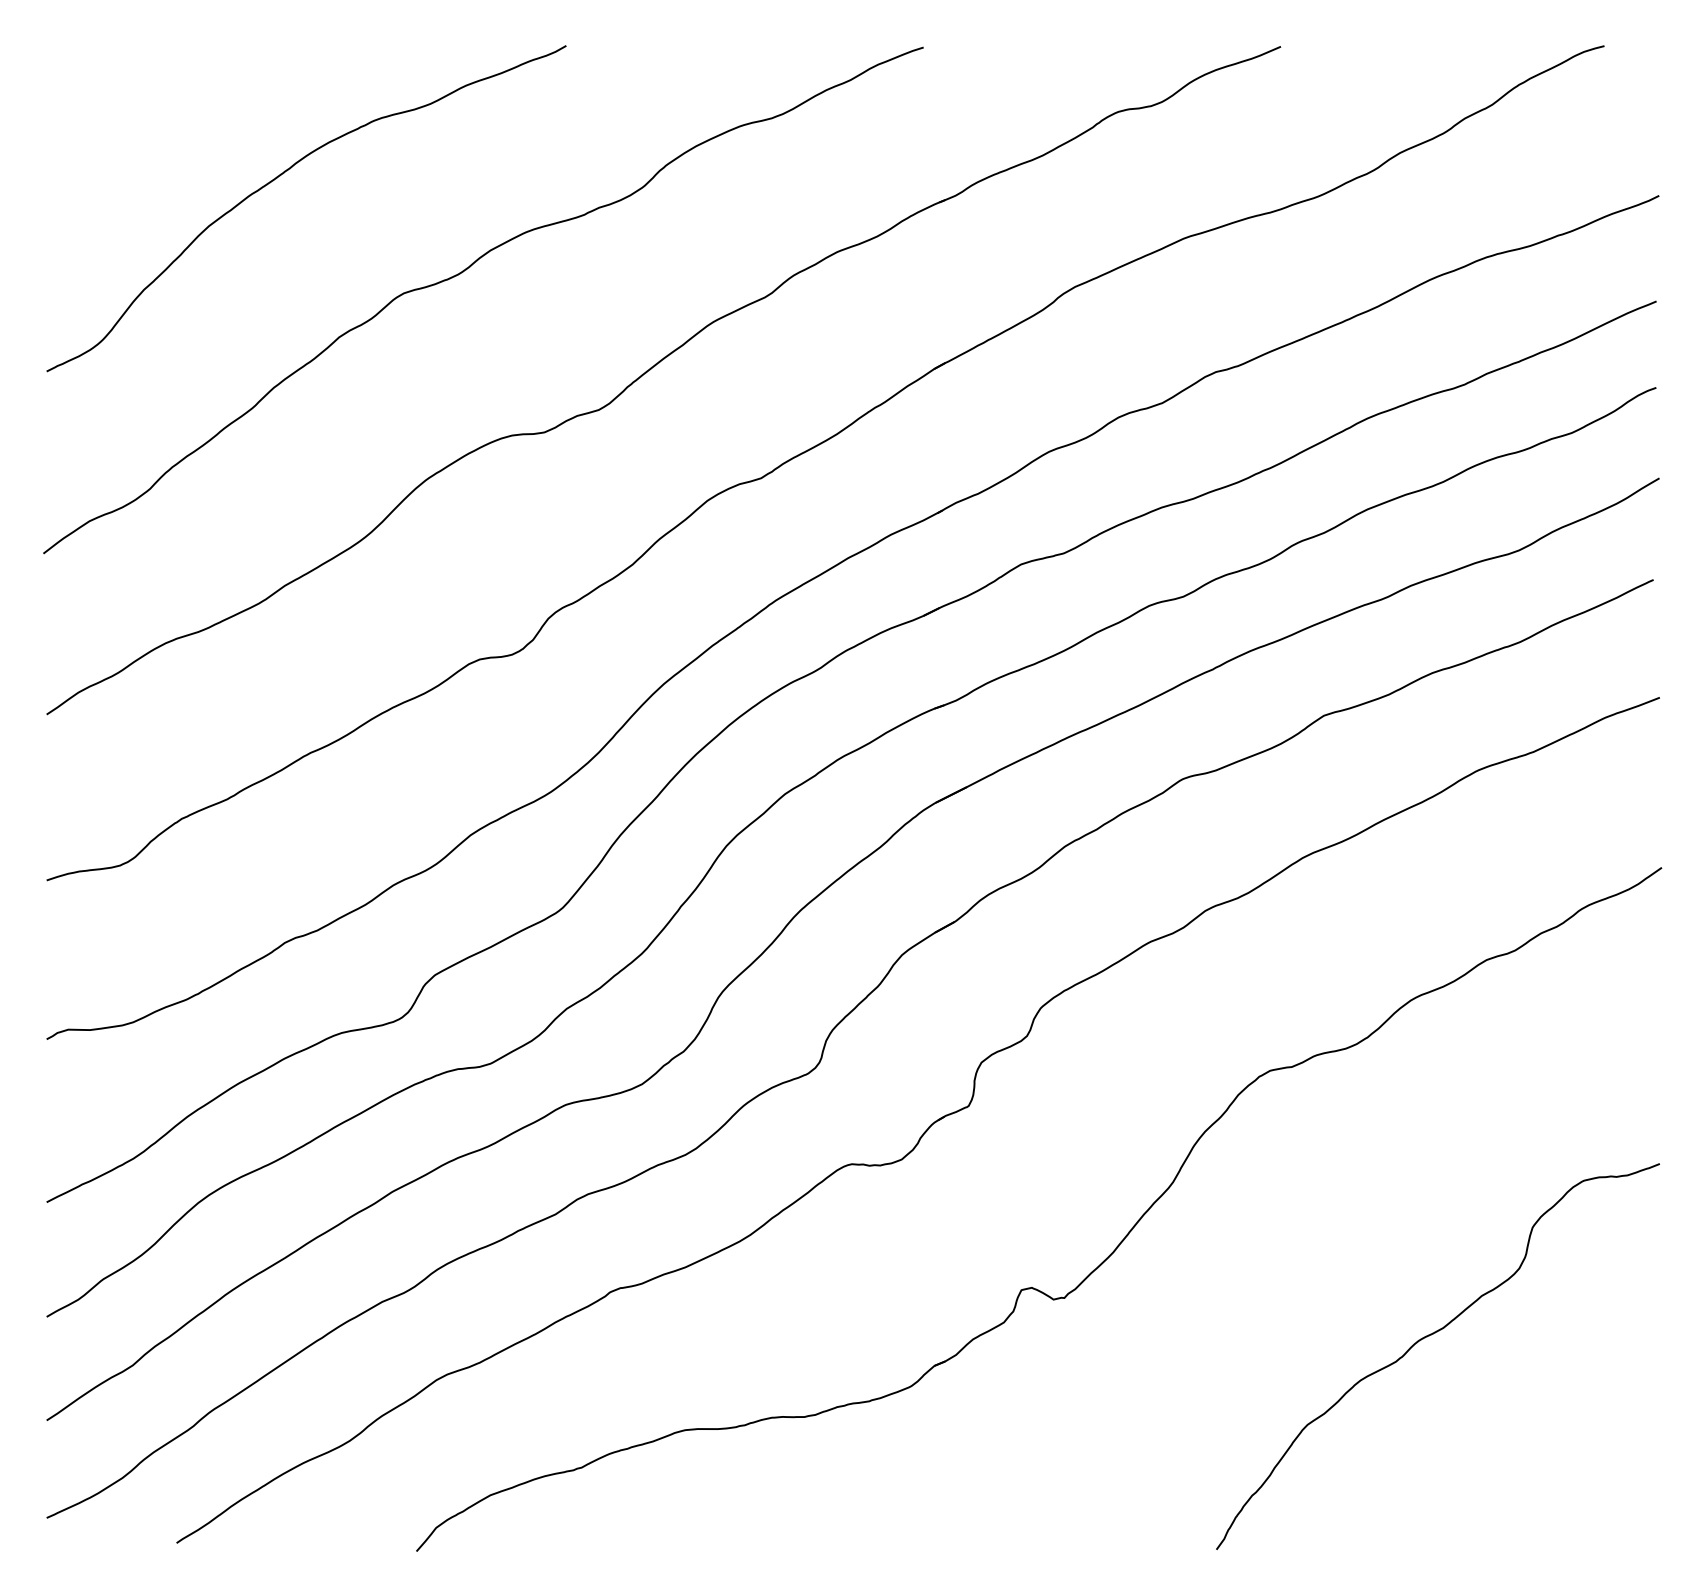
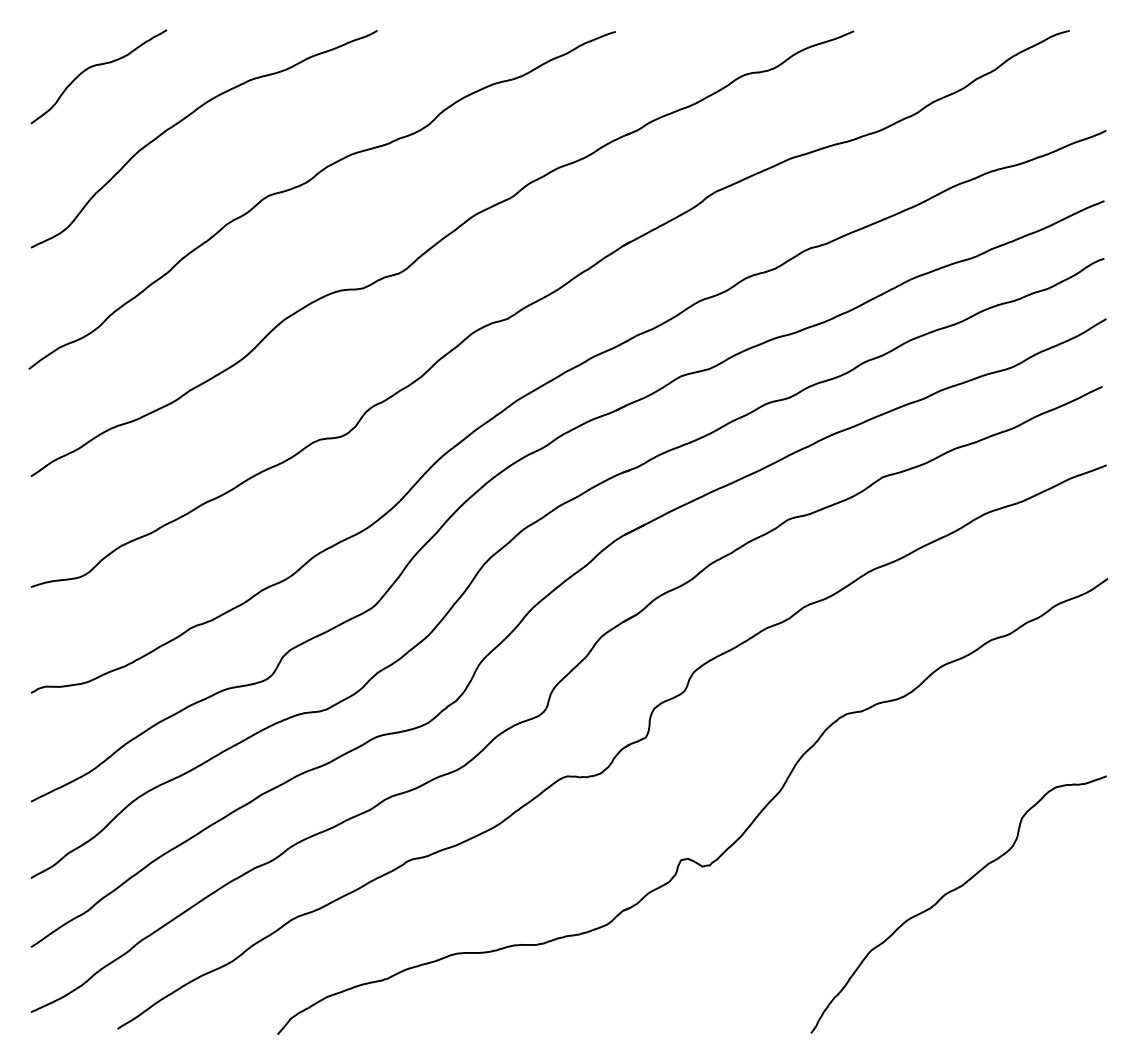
curve: (143, 99) -> (95, 66), added

